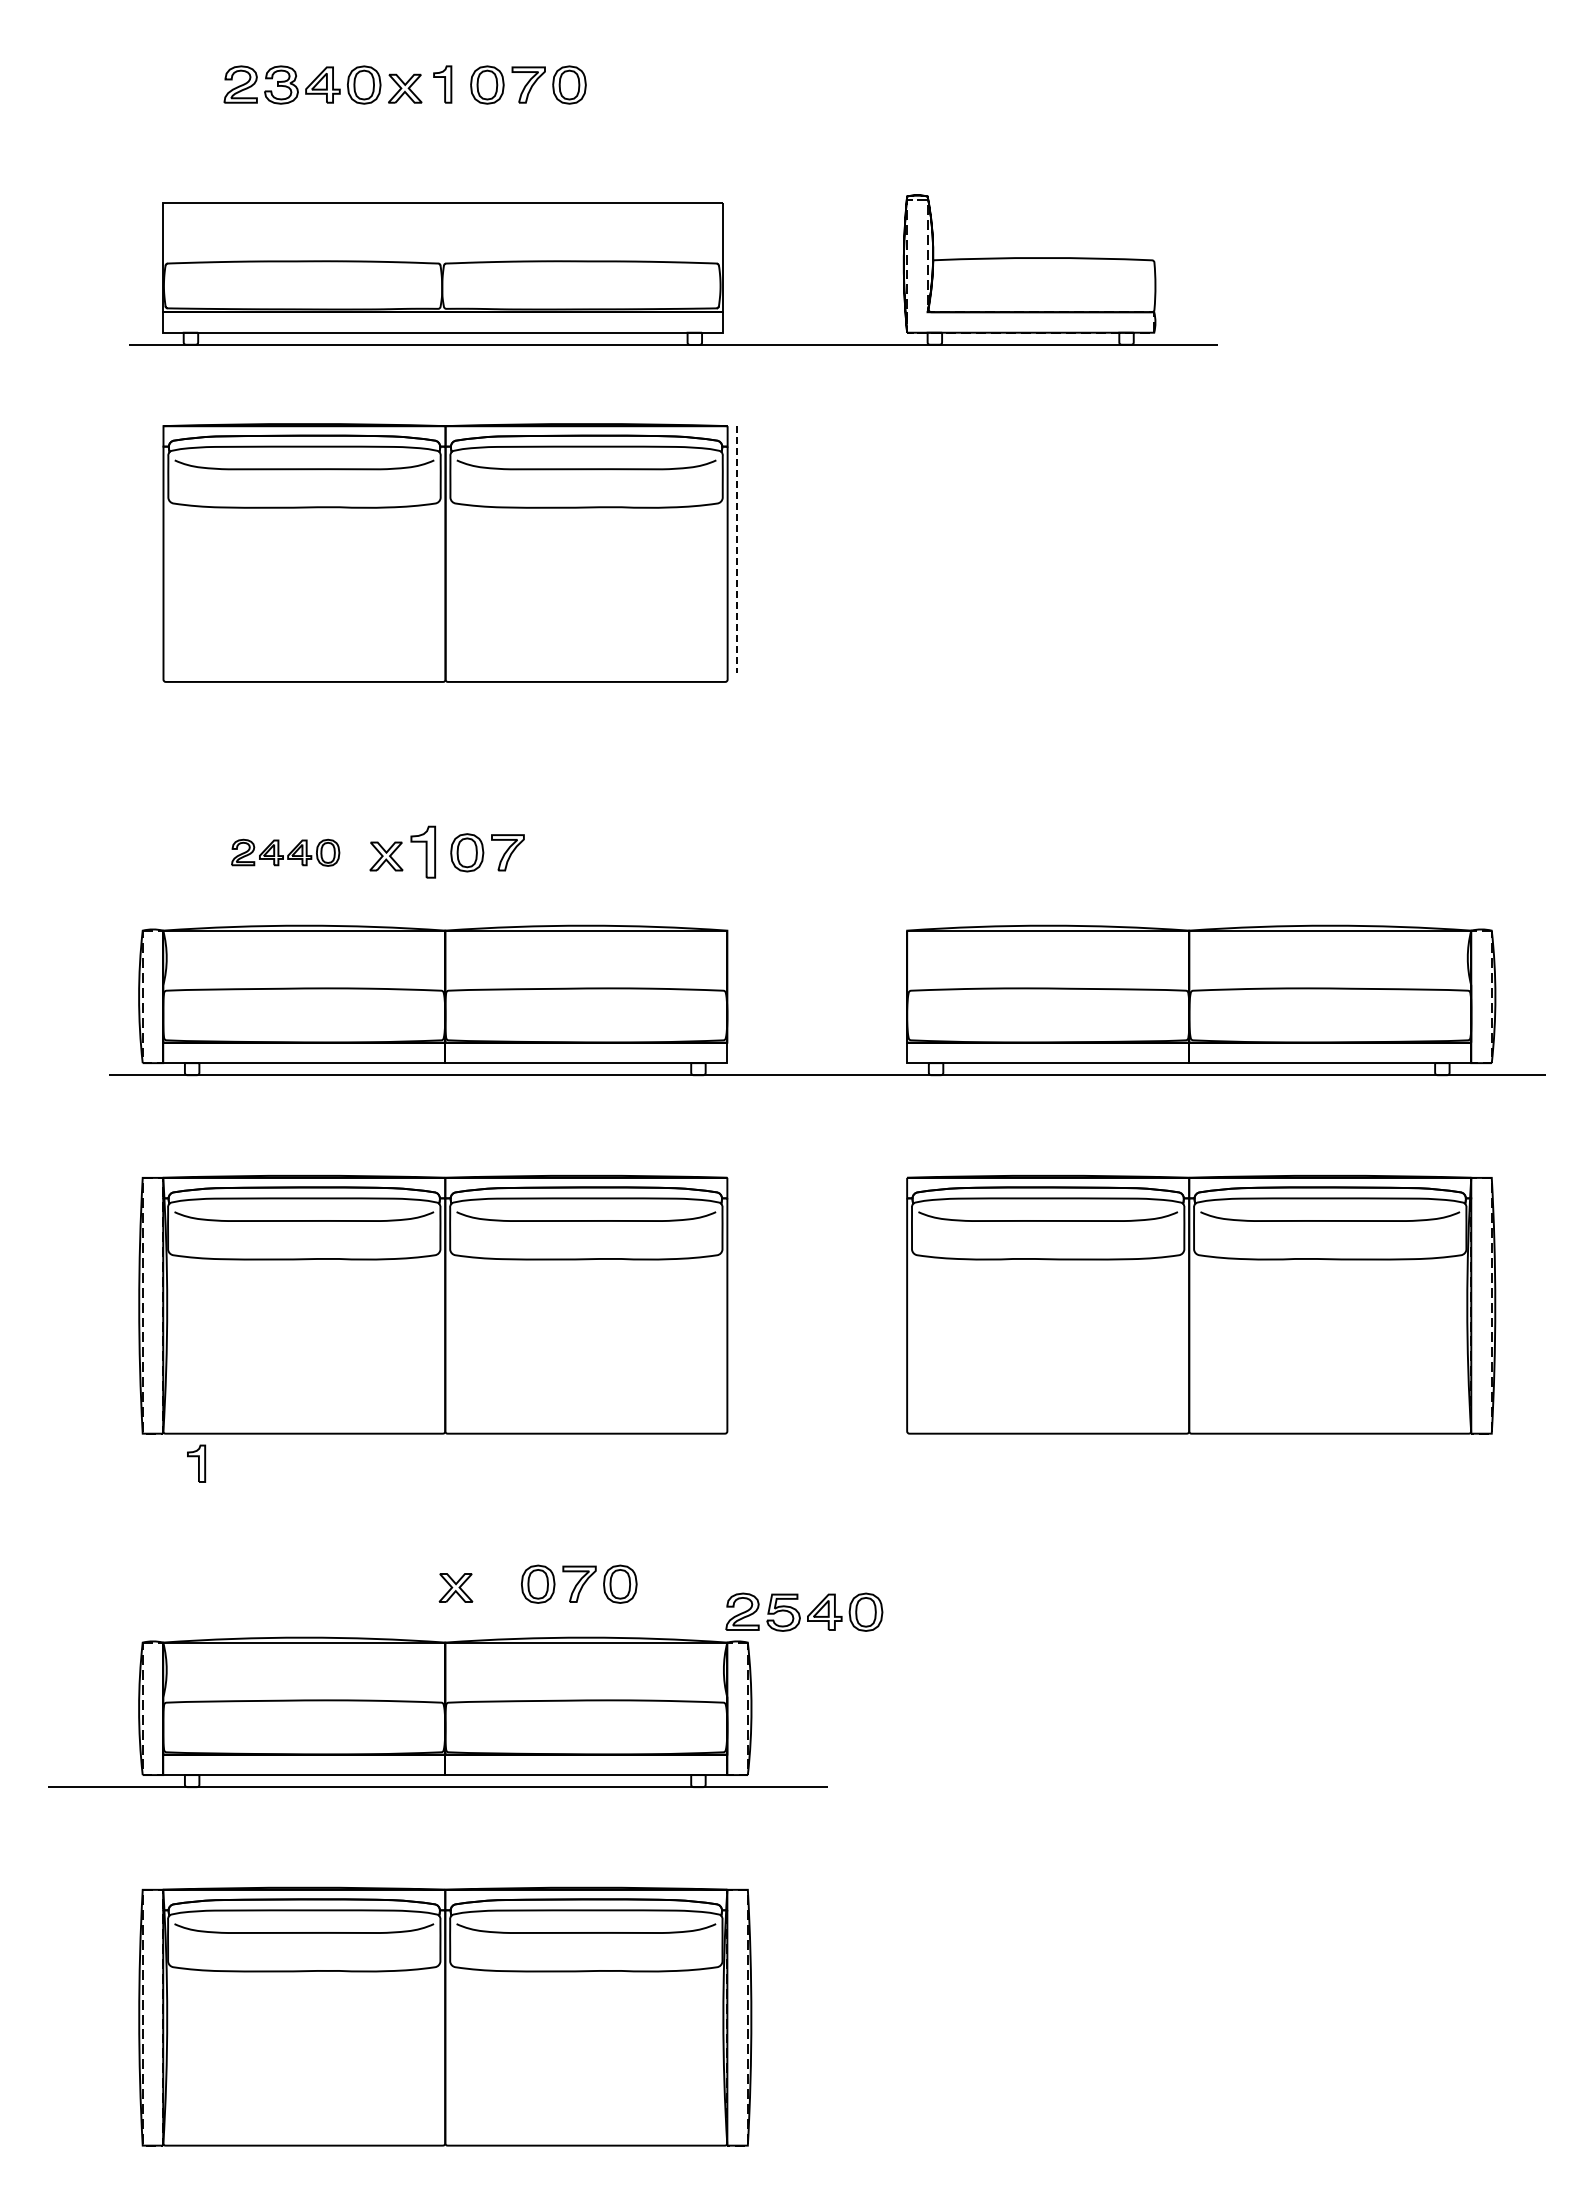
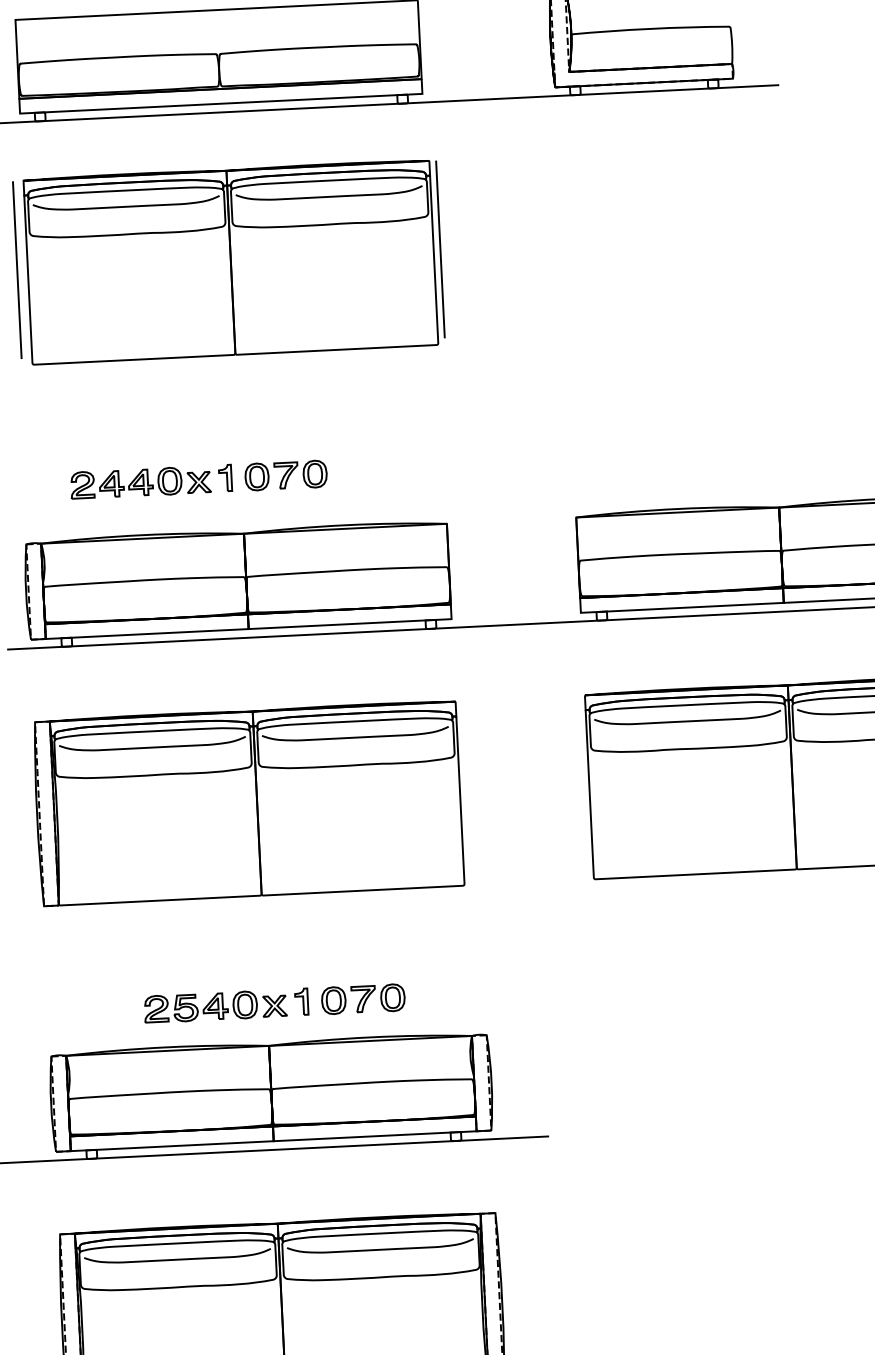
line: (148, 549) -> (17, 270), added
line: (737, 549) -> (440, 249), dashed -> solid
part: (285, 852) -> (126, 483), size x1.43
part: (423, 852) -> (225, 478), size x0.71
part: (547, 852) -> (314, 473), added
part: (196, 1463) -> (301, 1001), moved
part: (804, 1611) -> (200, 1006), moved

